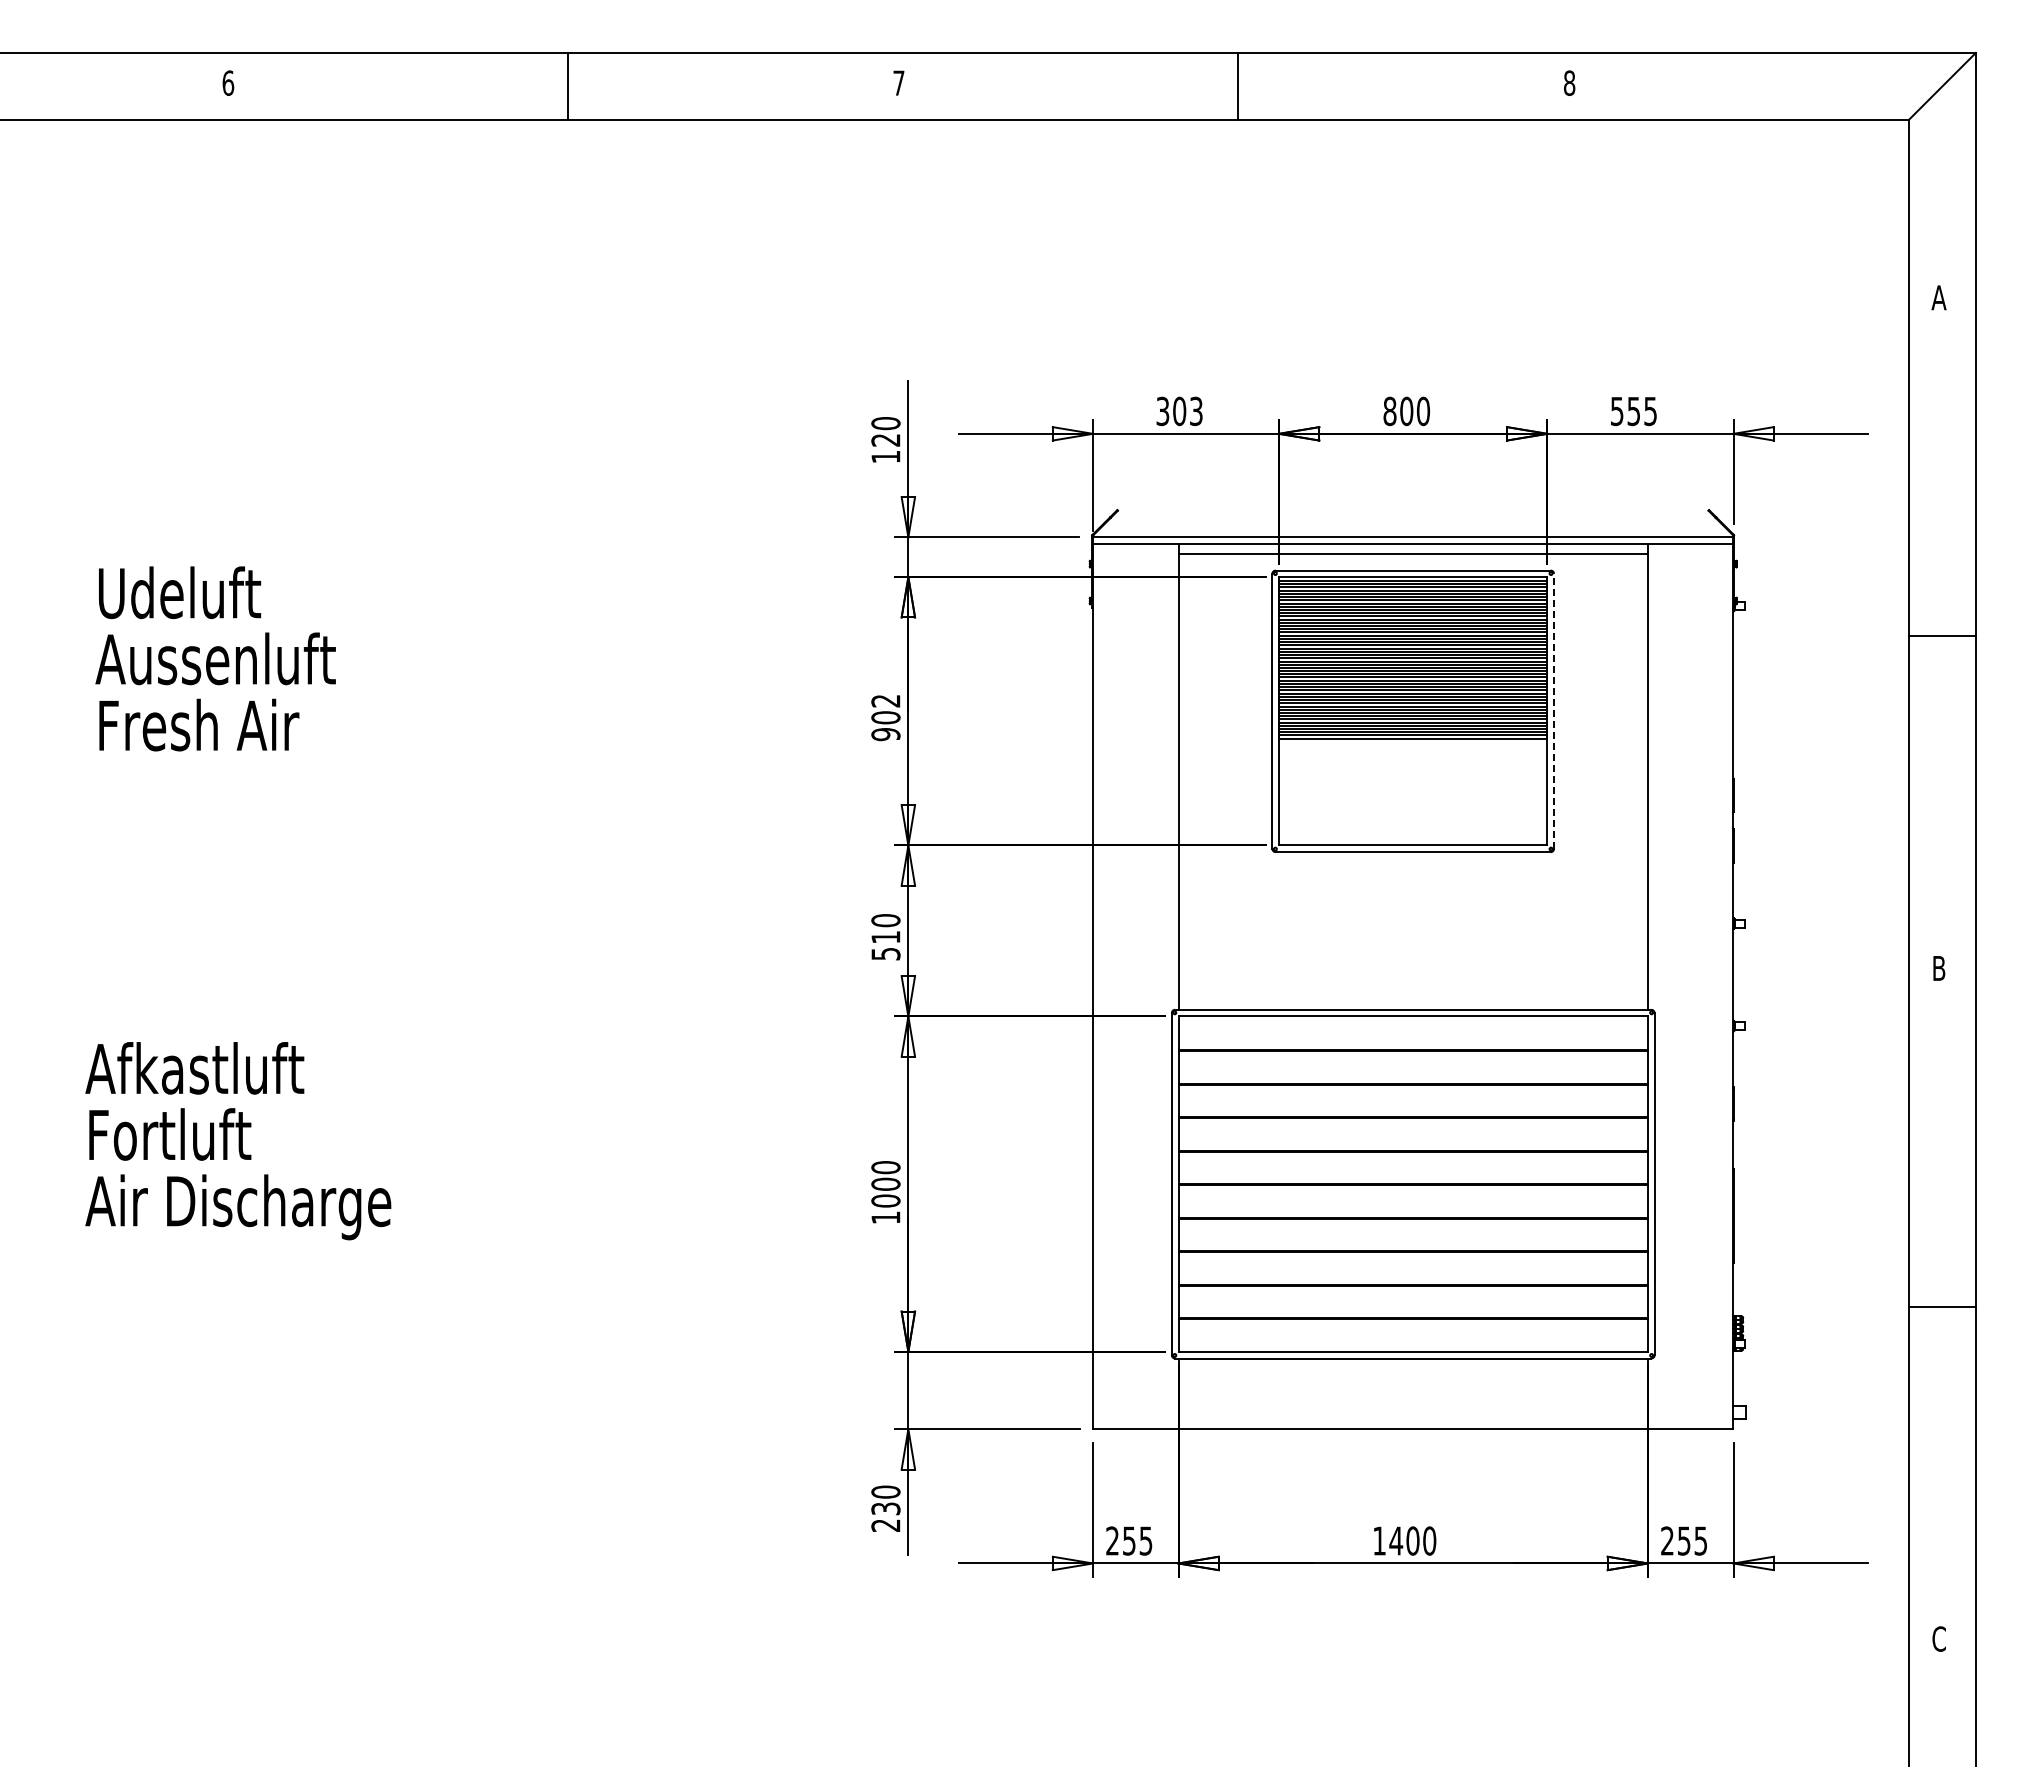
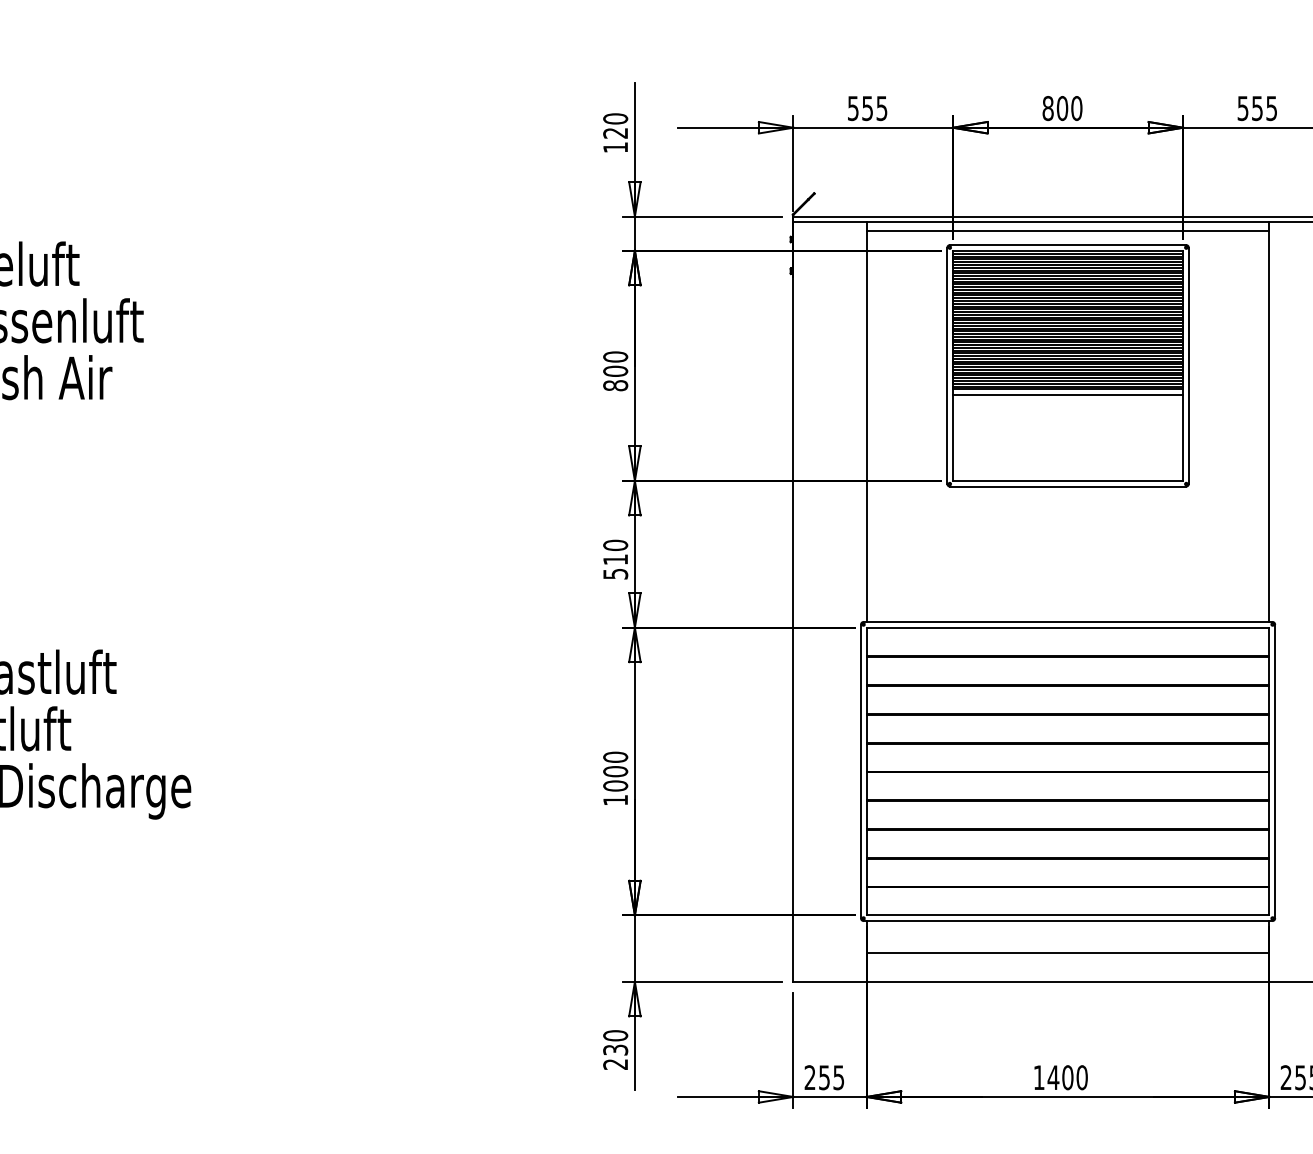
text: (1179, 411) -> (867, 108), 303 -> 555
line: (1554, 710) -> (1189, 365), dashed -> solid
text: (885, 717) -> (615, 371), 902 -> 800
line: (1413, 744) -> (1068, 394), added
line: (1412, 1395) -> (1067, 952), added

